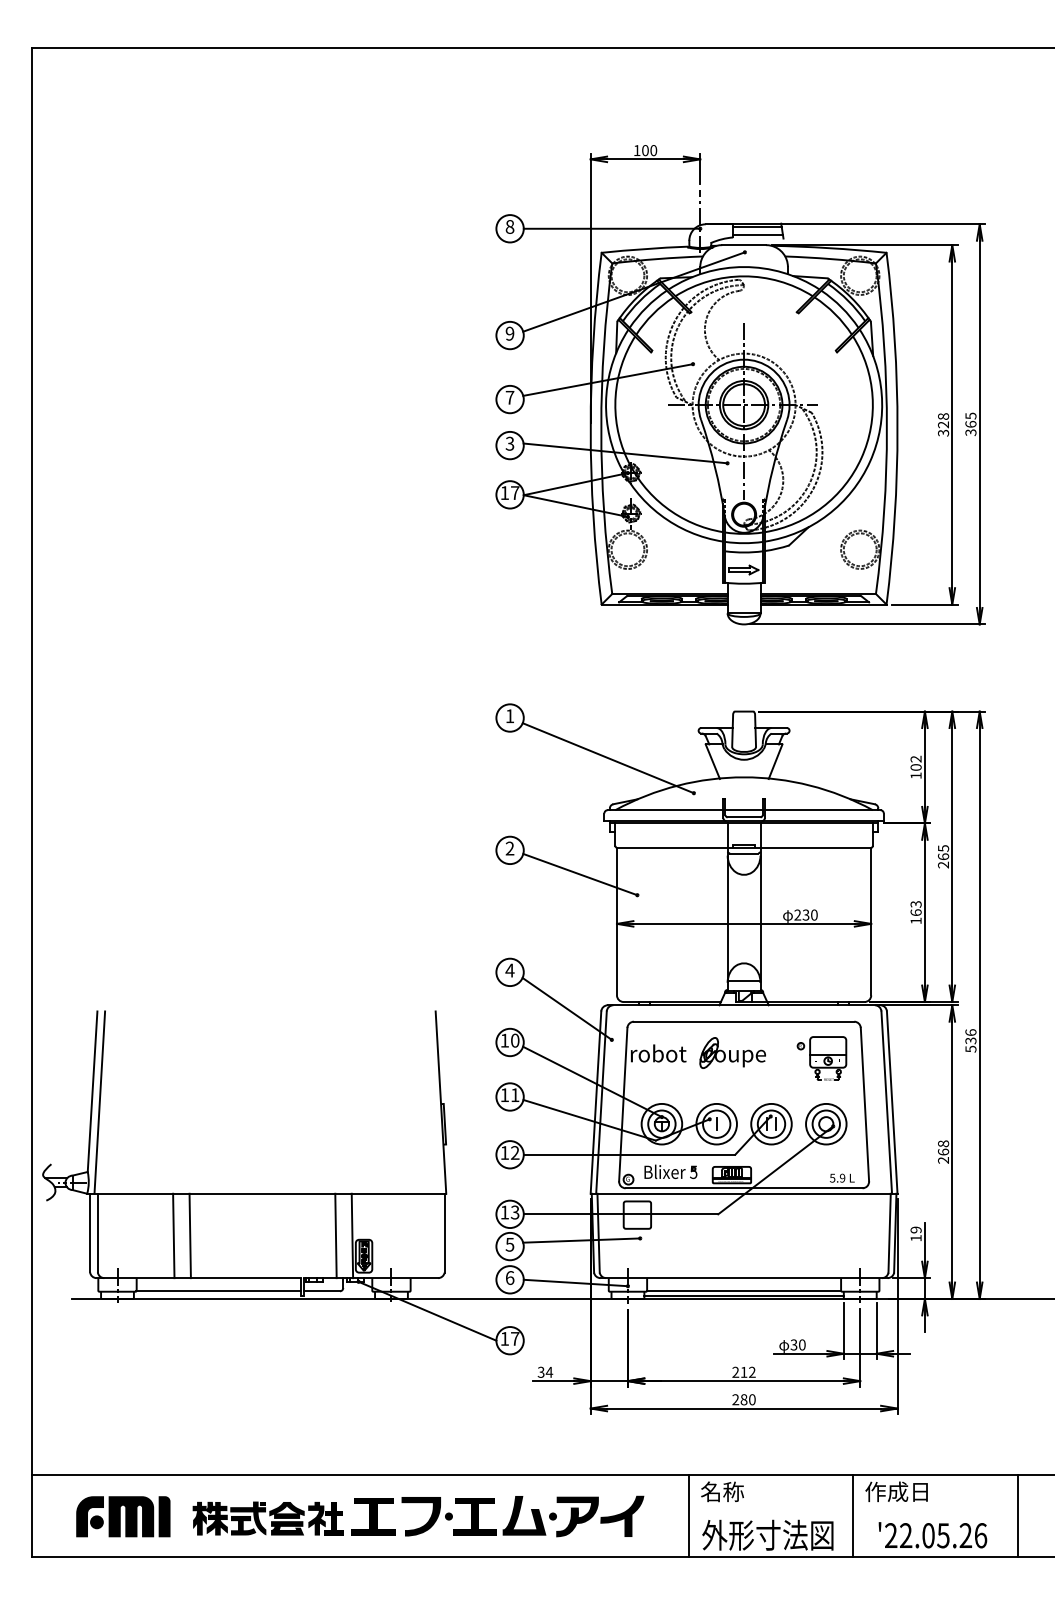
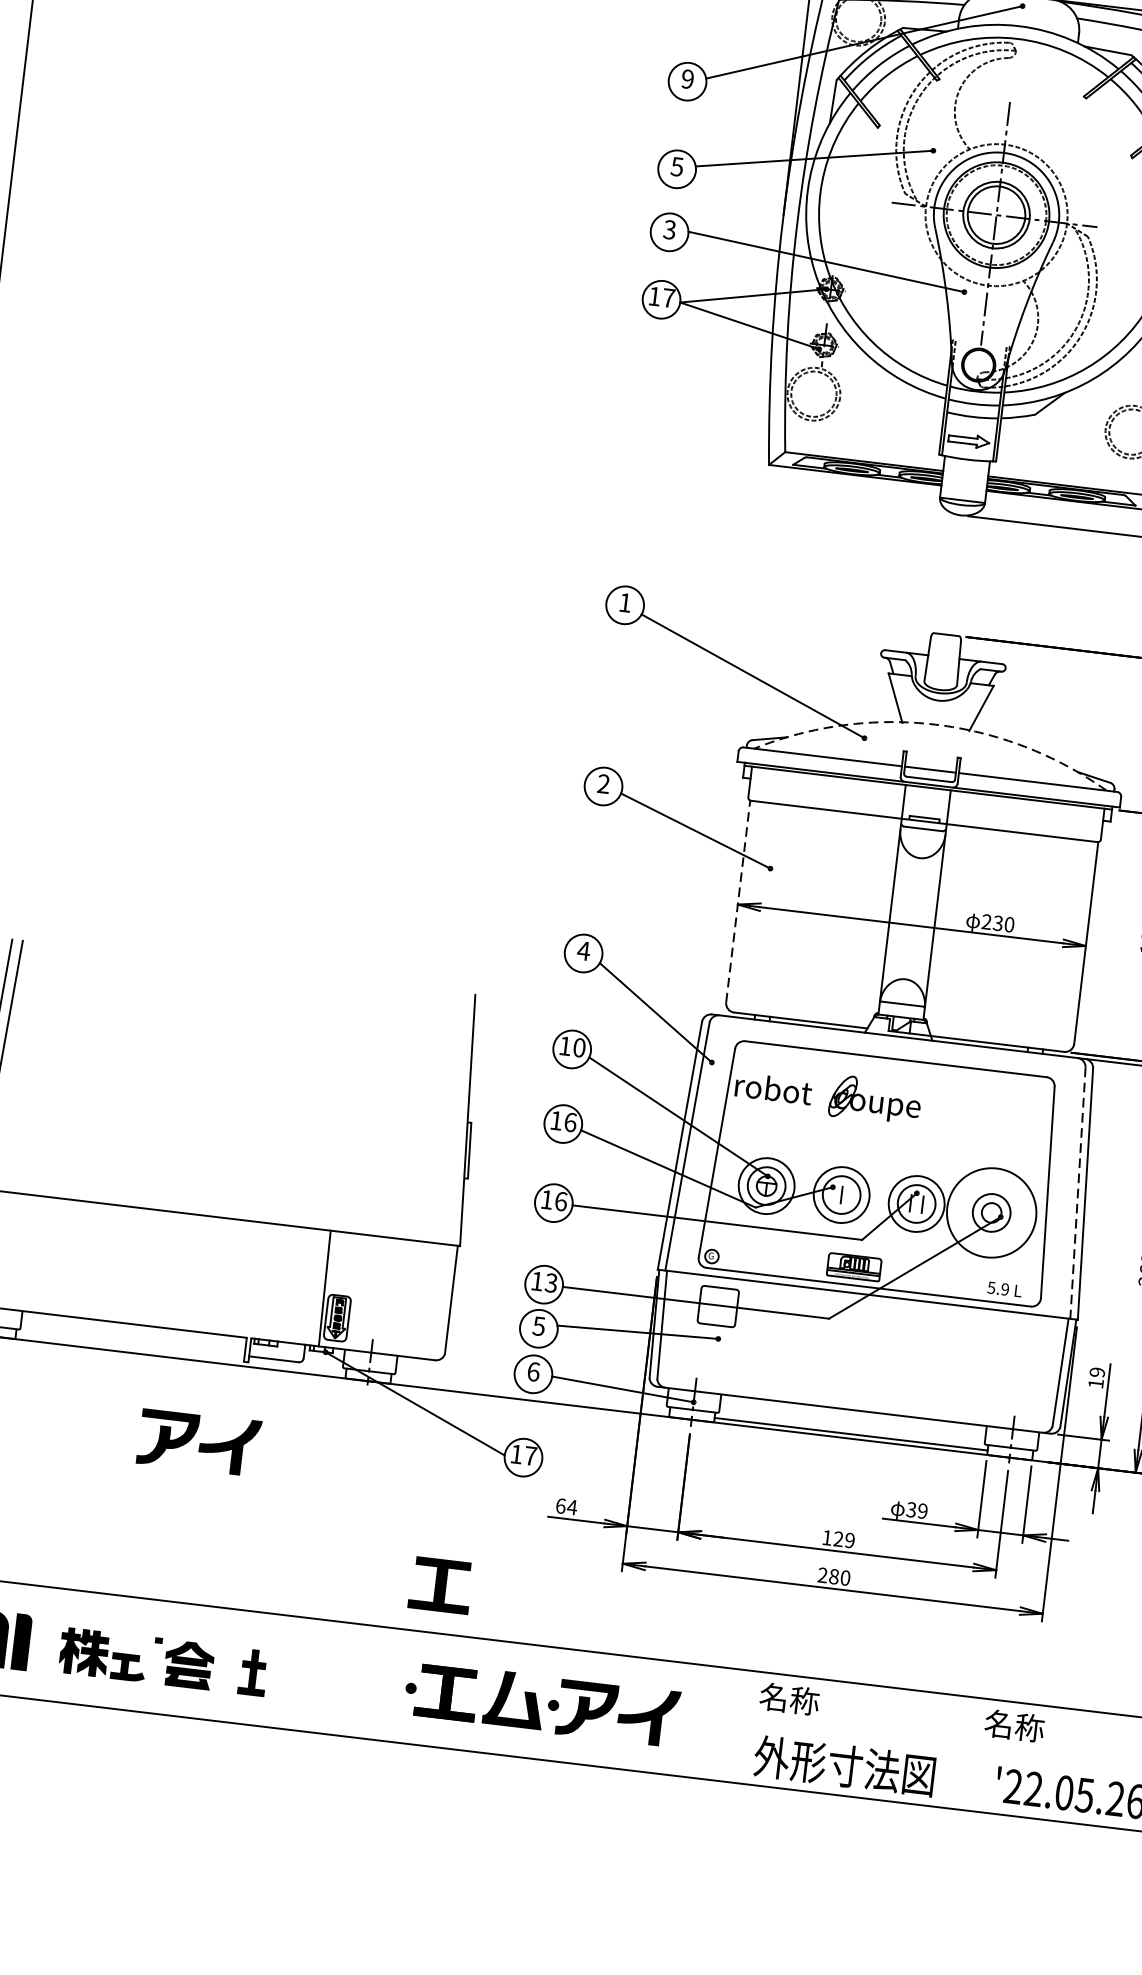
text: (509, 397) -> (676, 166), 7 -> 5
arc: (744, 777) -> (936, 724), solid -> dashed
line: (616, 921) -> (737, 901), solid -> dashed
part: (821, 1058) -> (995, 1122), removed
text: (515, 1095) -> (570, 1122), 11 -> 16
line: (886, 1103) -> (1077, 1194), solid -> dashed
circle: (826, 1123) -> (992, 1211), size x1.6
text: (515, 1152) -> (561, 1200), 12 -> 16
part: (670, 1171) -> (770, 1252), removed
line: (173, 1235) -> (79, 1258), removed
line: (189, 1235) -> (101, 1261), removed
line: (335, 1235) -> (301, 1285), removed
line: (218, 1291) -> (132, 1342), removed
line: (743, 1291) -> (851, 1428), removed
text: (802, 1344) -> (923, 1510), 30 -> 39
part: (275, 1357) -> (199, 1442), added
text: (540, 1371) -> (560, 1504), 34 -> 64
text: (743, 1371) -> (837, 1537), 212 -> 129
text: (896, 1491) -> (1027, 1727), 作成日 -> 名称
line: (689, 1515) -> (740, 1726), removed
line: (853, 1515) -> (965, 1753), removed
part: (373, 1516) -> (440, 1584), moved
fill: (421, 1516) -> (373, 1683), removed
fill: (248, 1518) -> (136, 1658), removed
fill: (316, 1518) -> (229, 1669), removed

